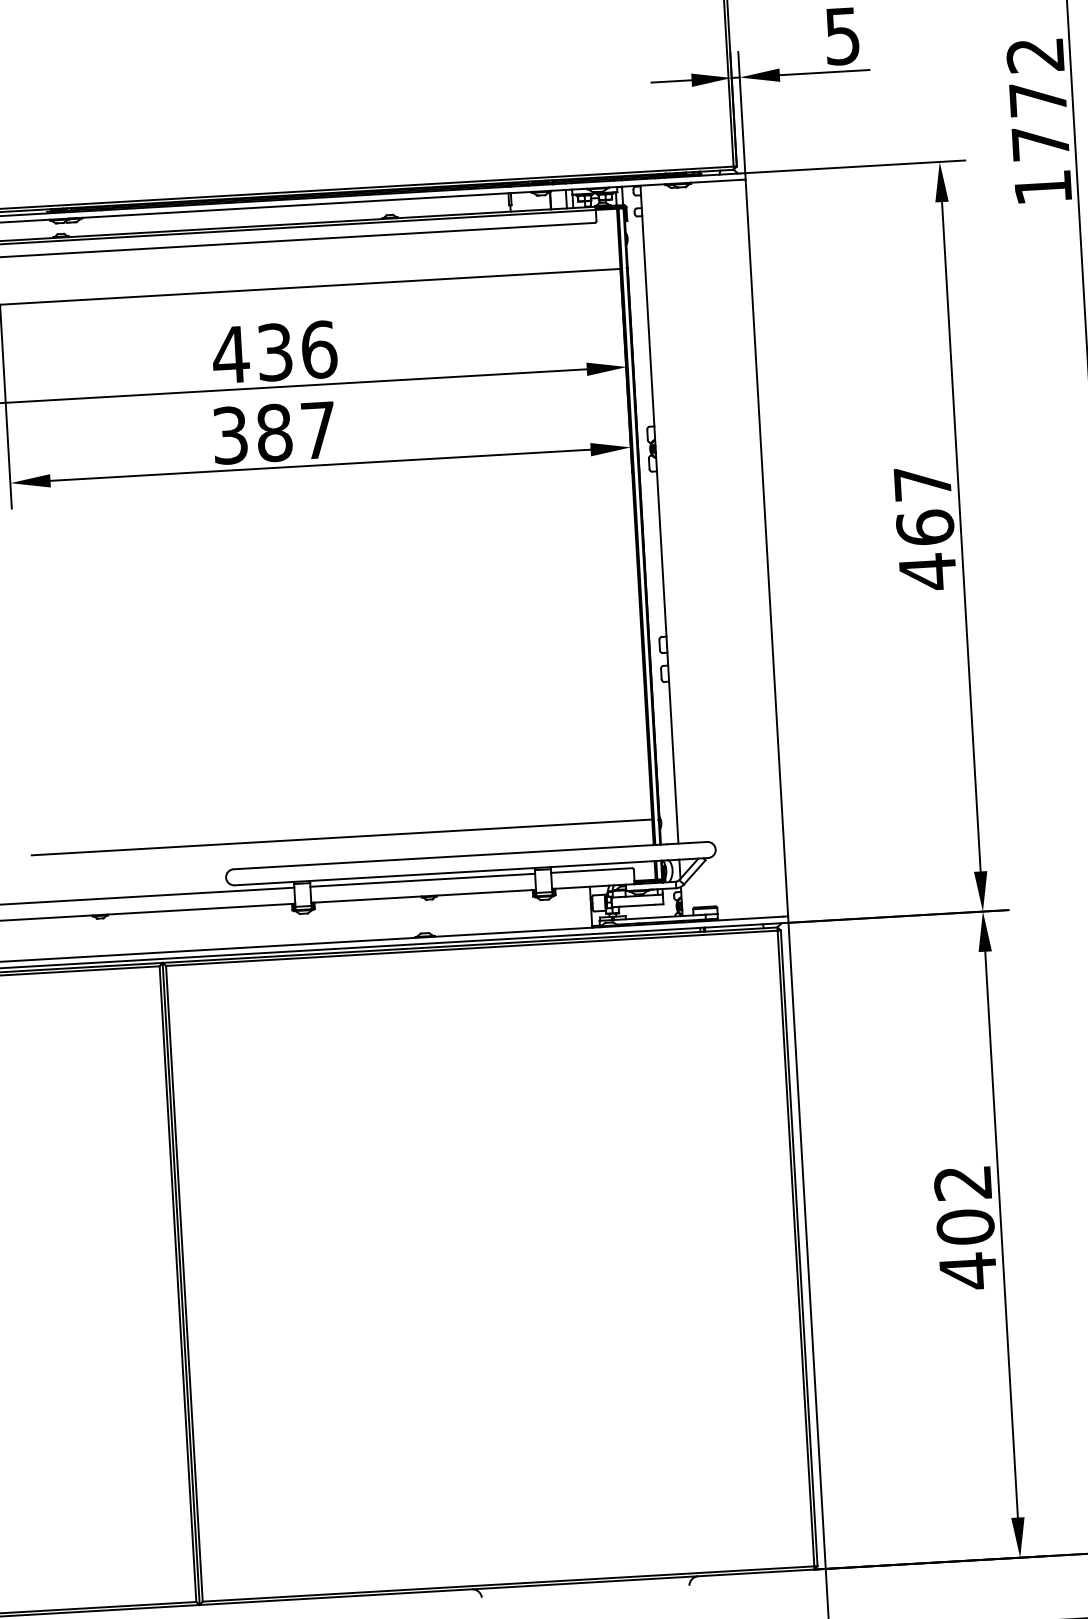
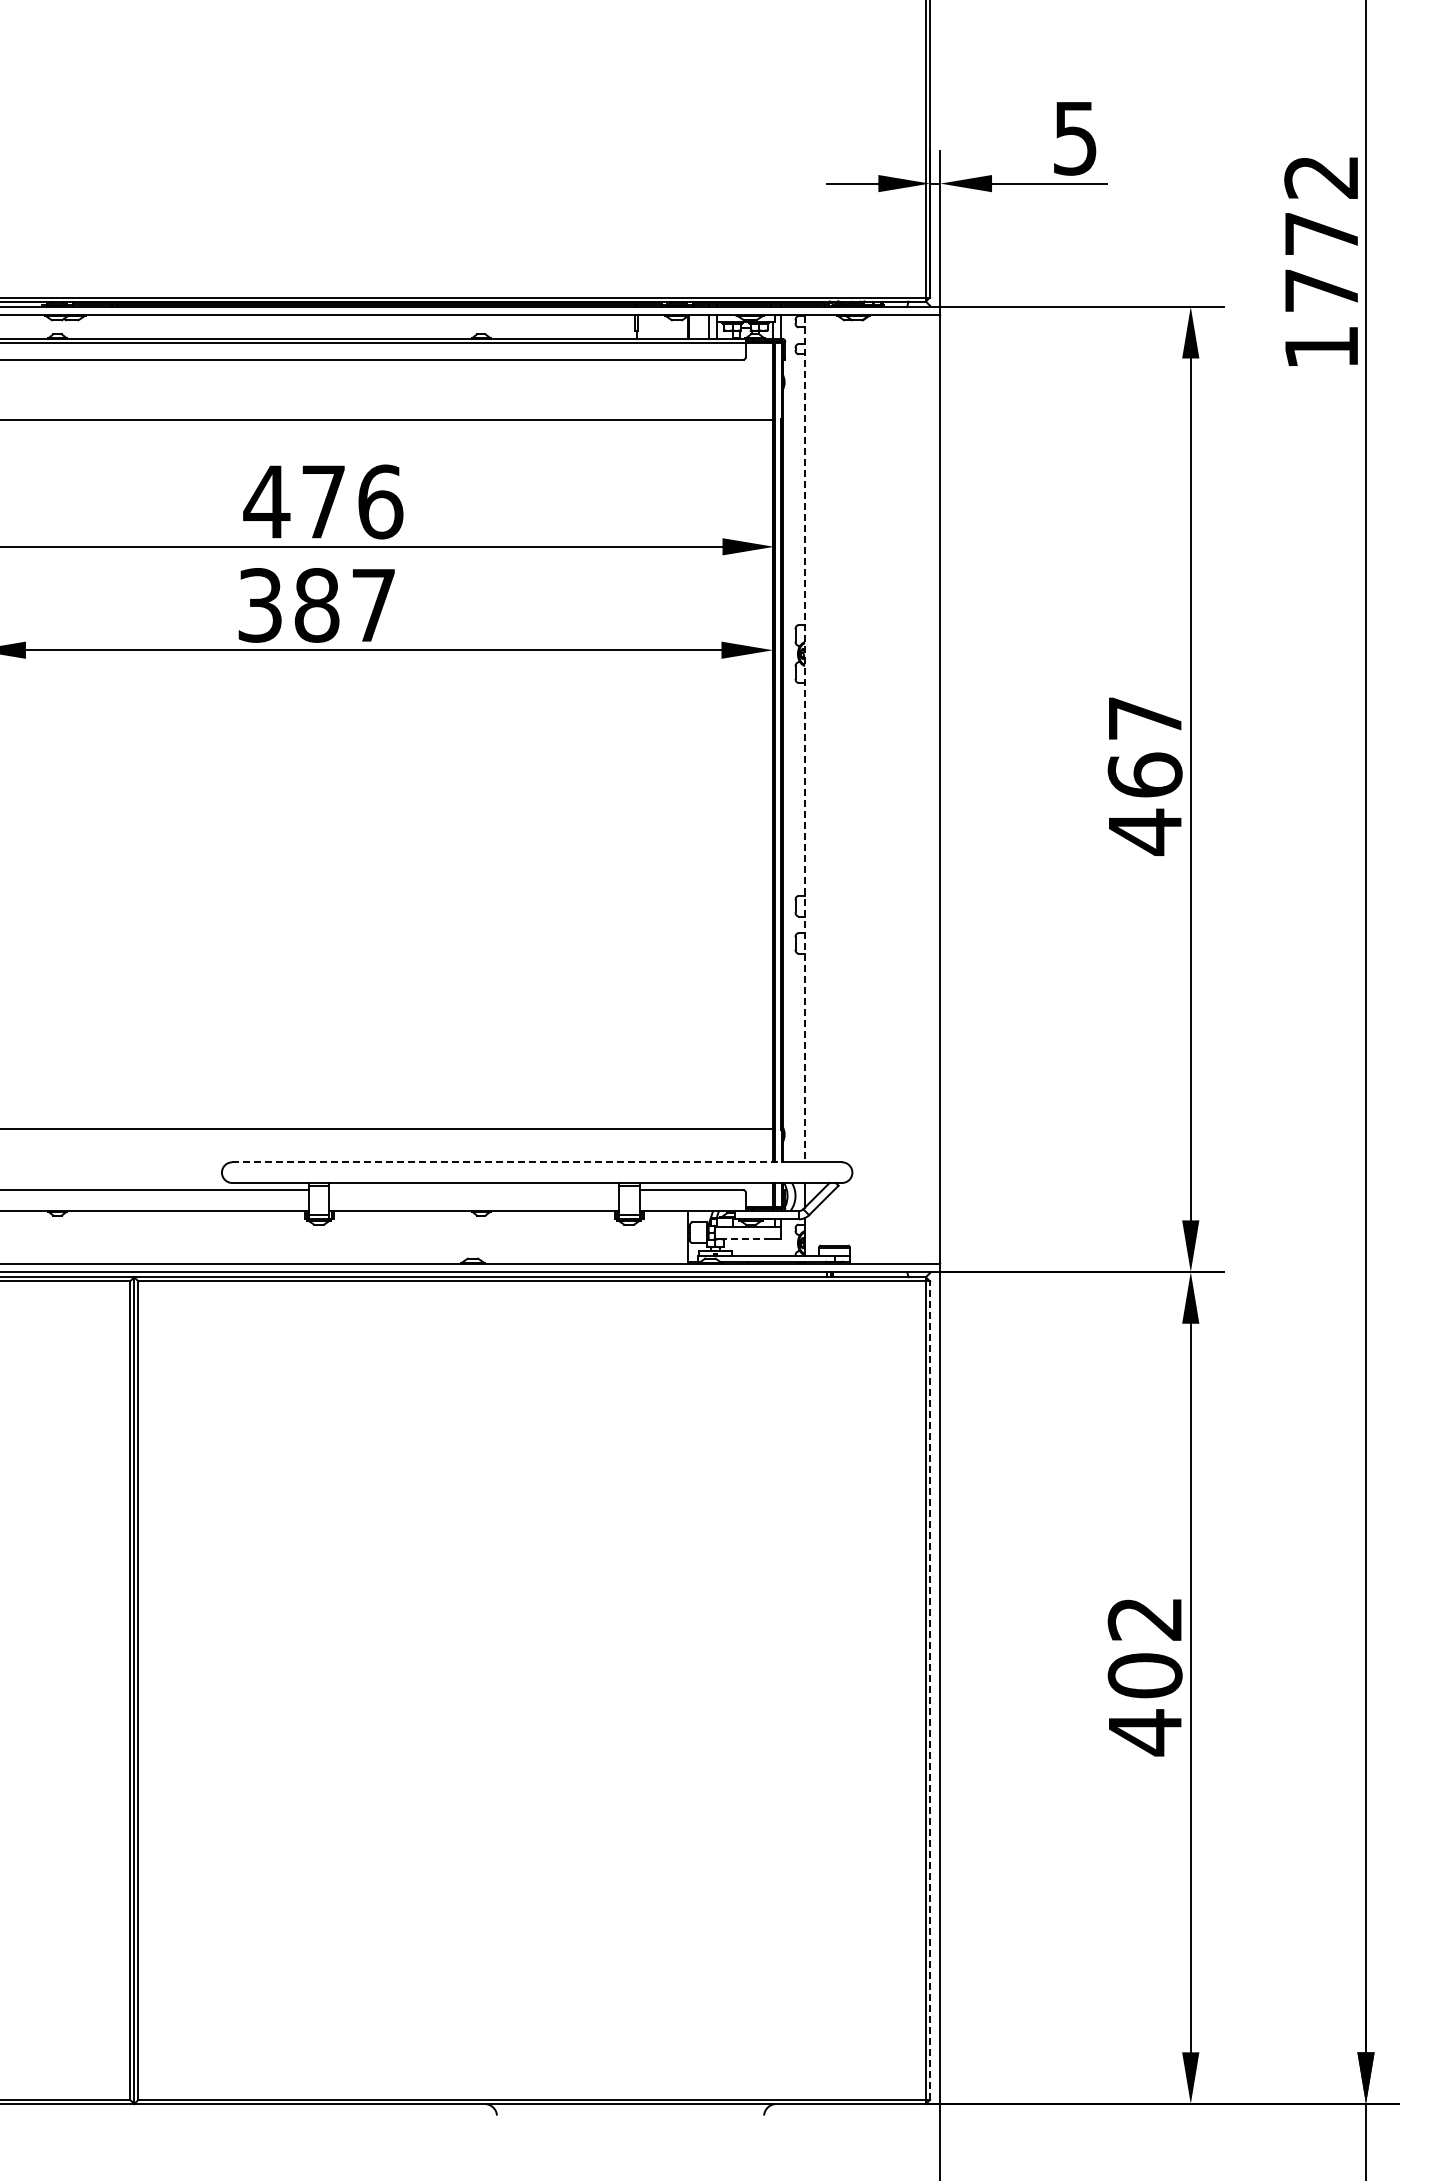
text: (274, 351) -> (323, 501), 436 -> 476
line: (659, 515) -> (805, 739), solid -> dashed
line: (450, 856) -> (511, 1162), solid -> dashed
line: (422, 880) -> (473, 1190), removed
line: (638, 906) -> (748, 1239), solid -> dashed
line: (799, 1248) -> (930, 1690), solid -> dashed

